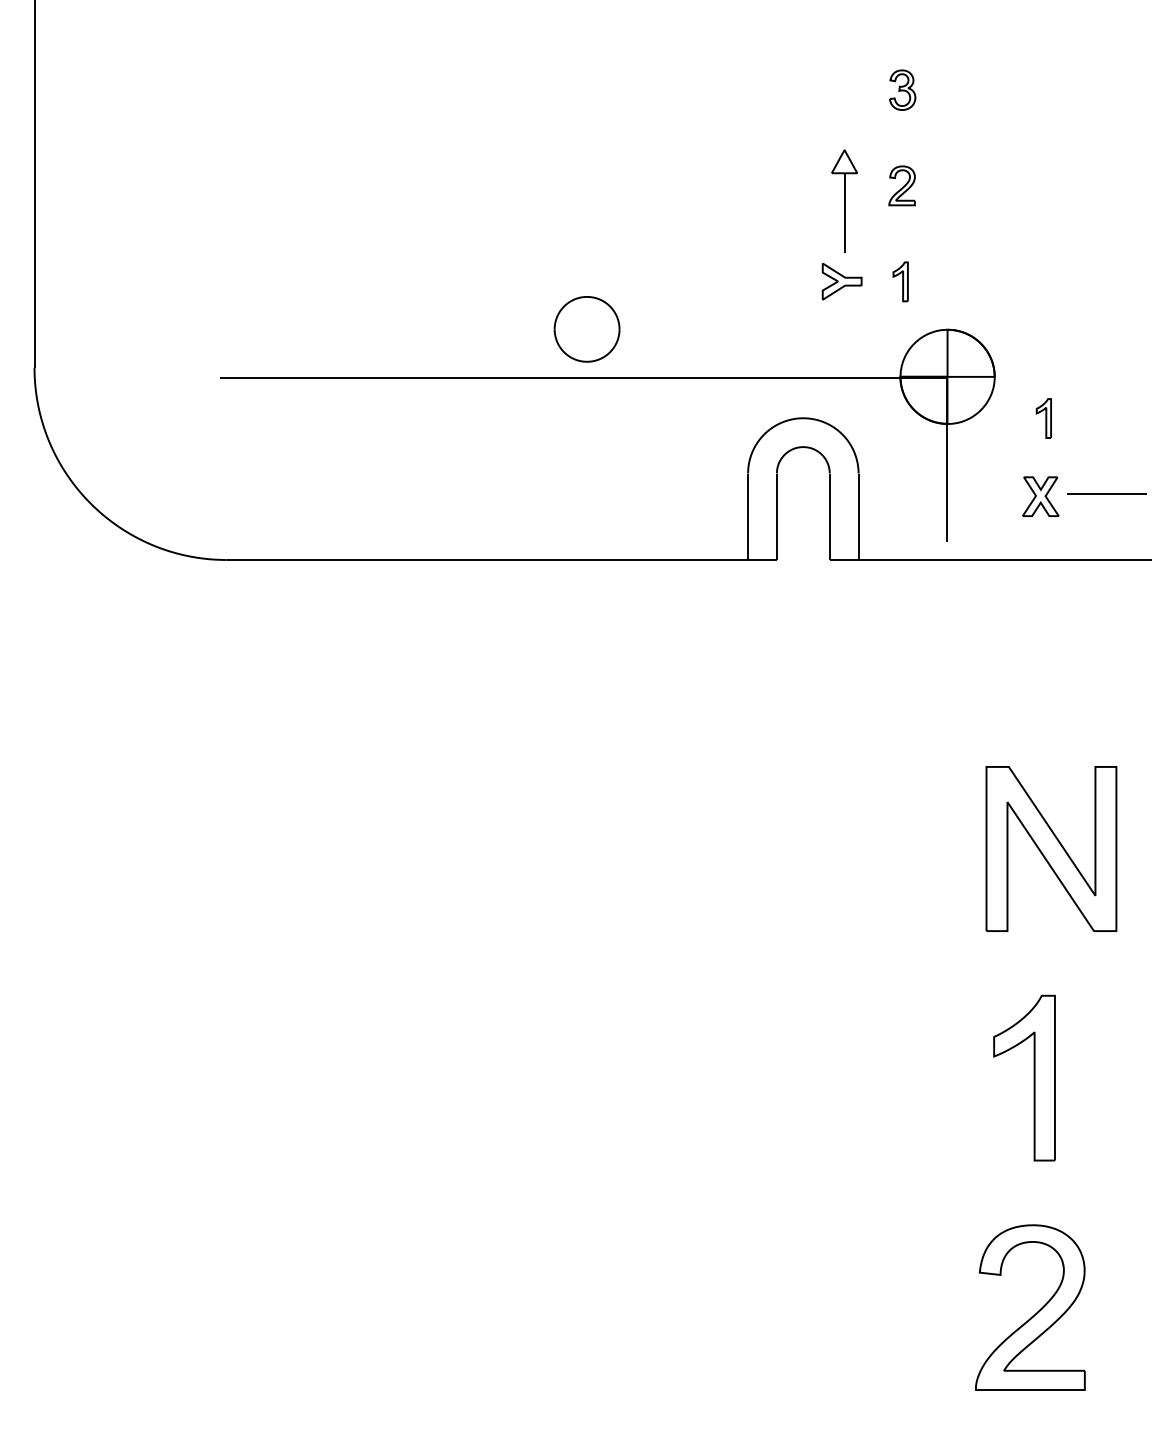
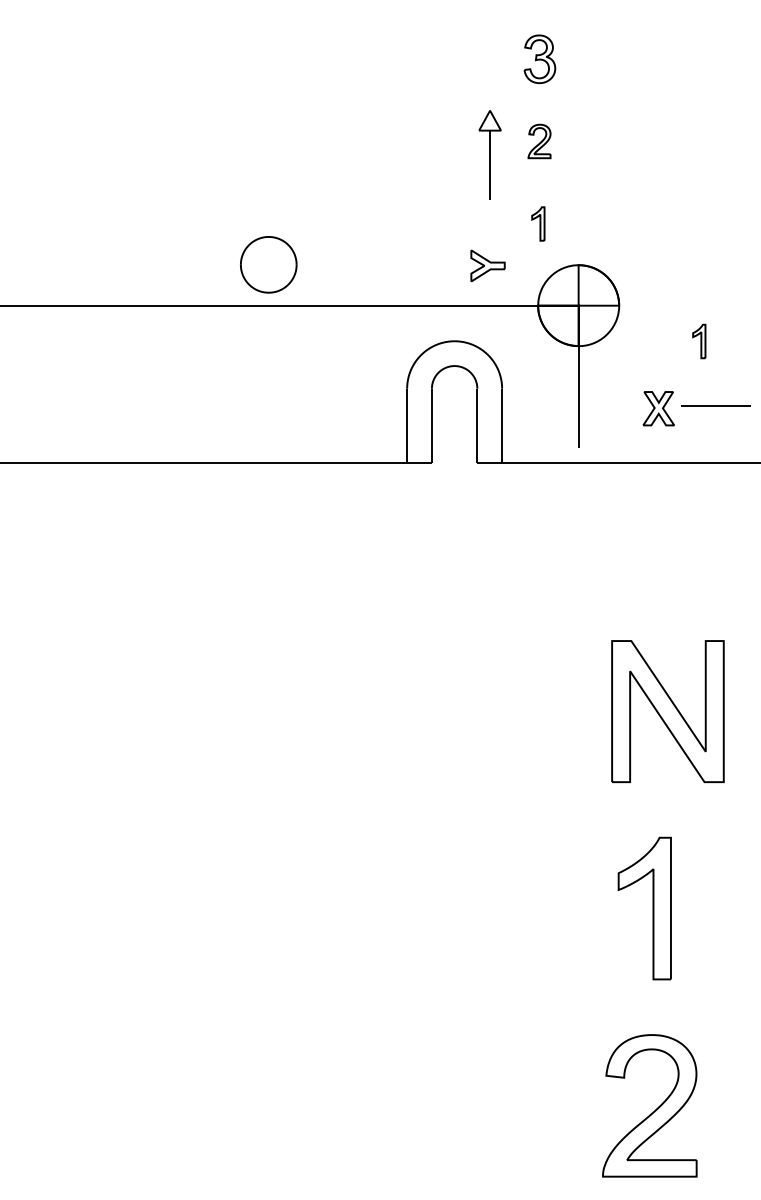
part: (902, 89) -> (539, 58), size x1.4
part: (841, 281) -> (487, 265), moved
part: (1043, 418) -> (698, 341), moved

